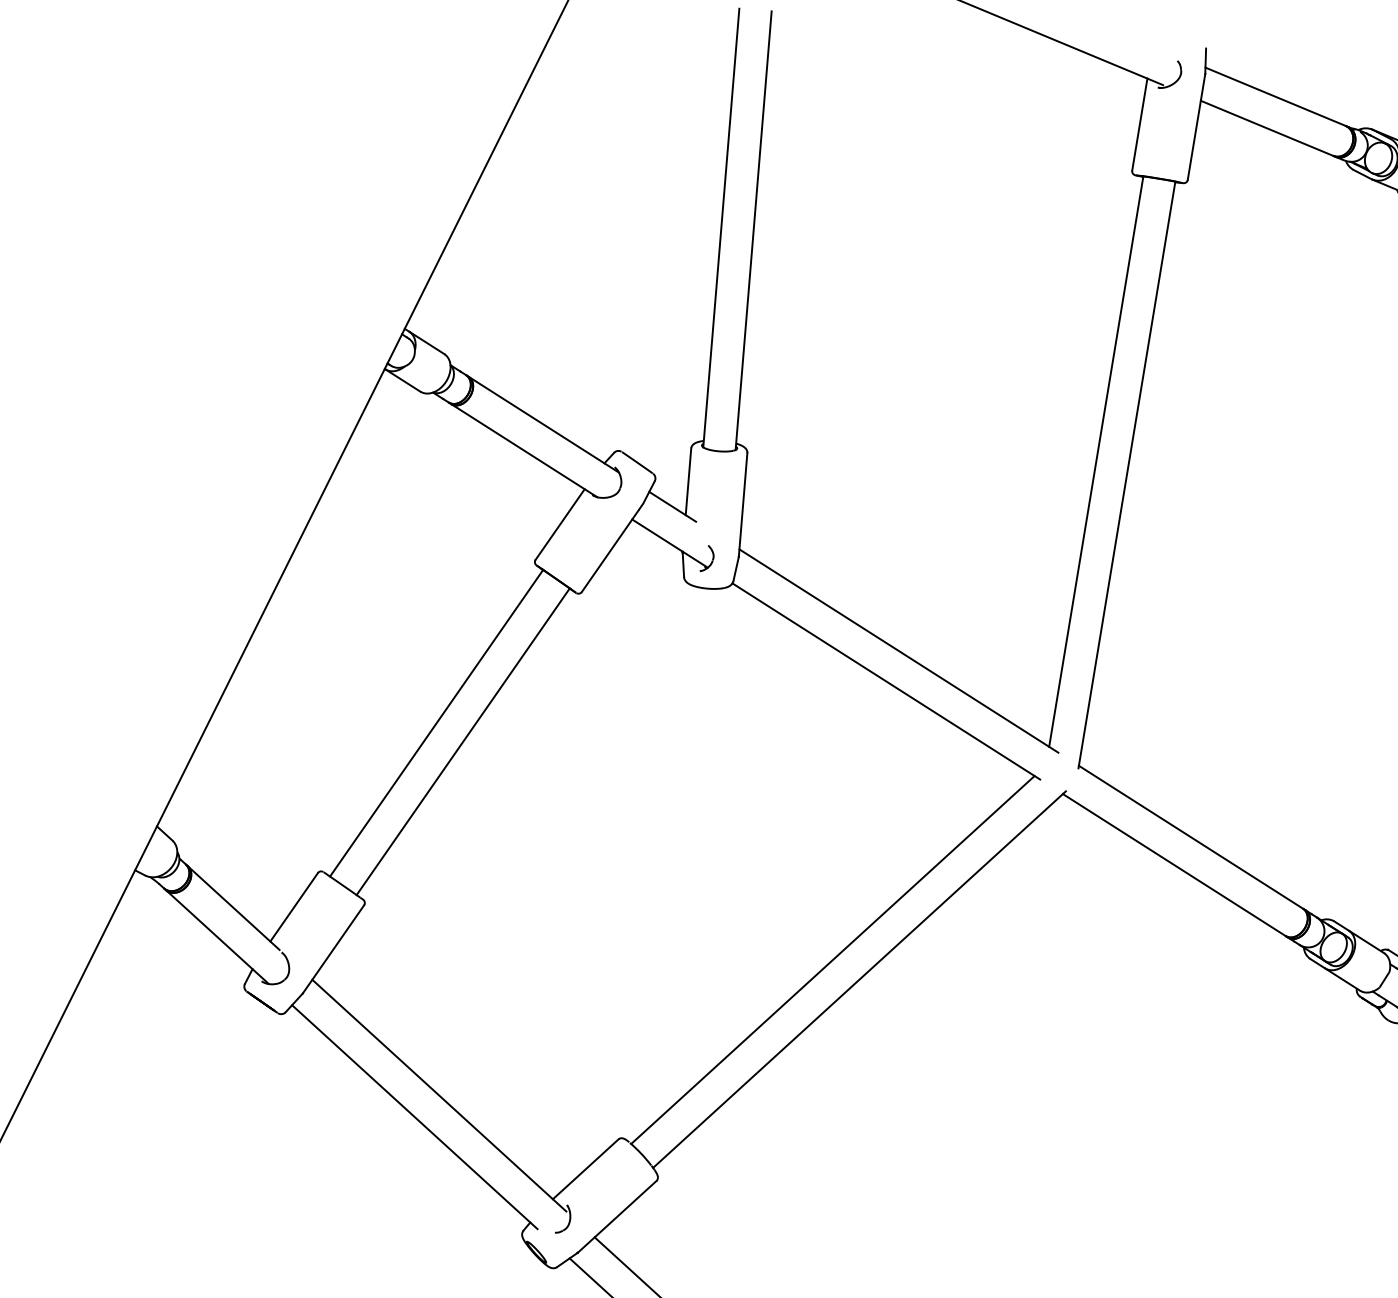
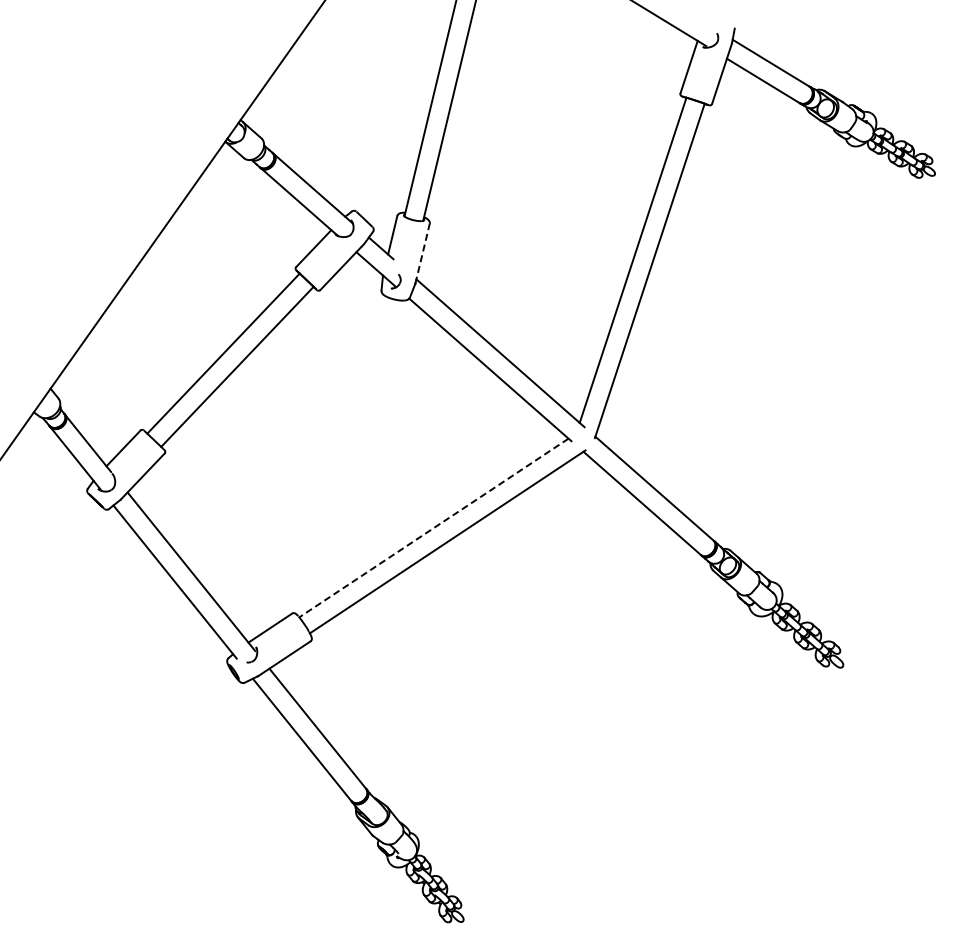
line: (742, 504) -> (422, 253), solid -> dashed
line: (832, 960) -> (433, 528), solid -> dashed

